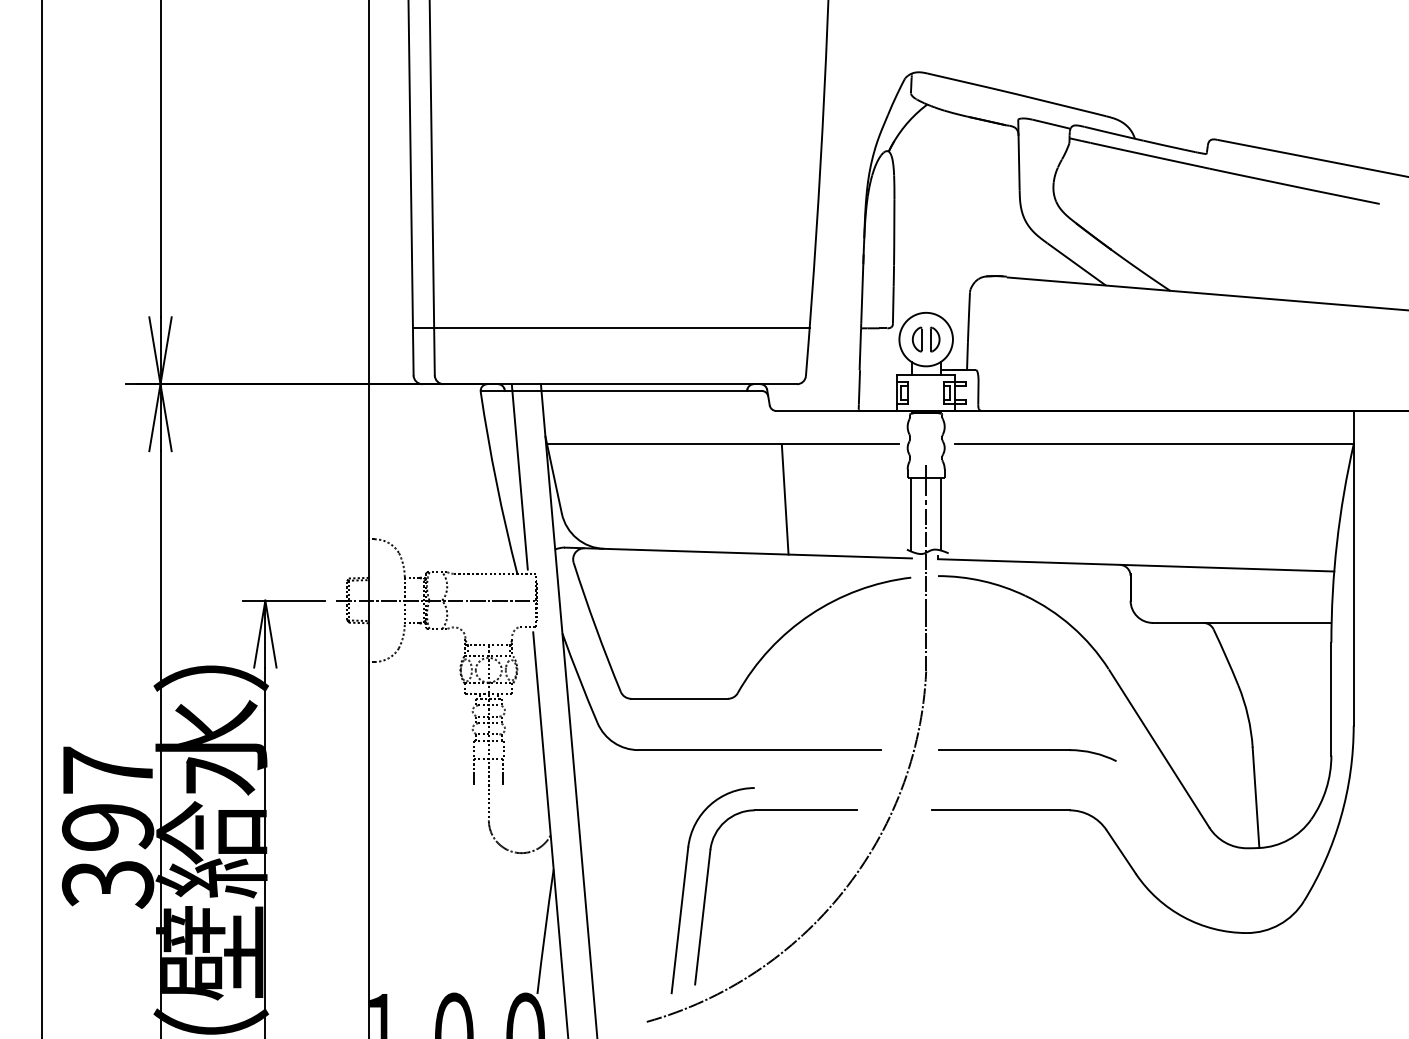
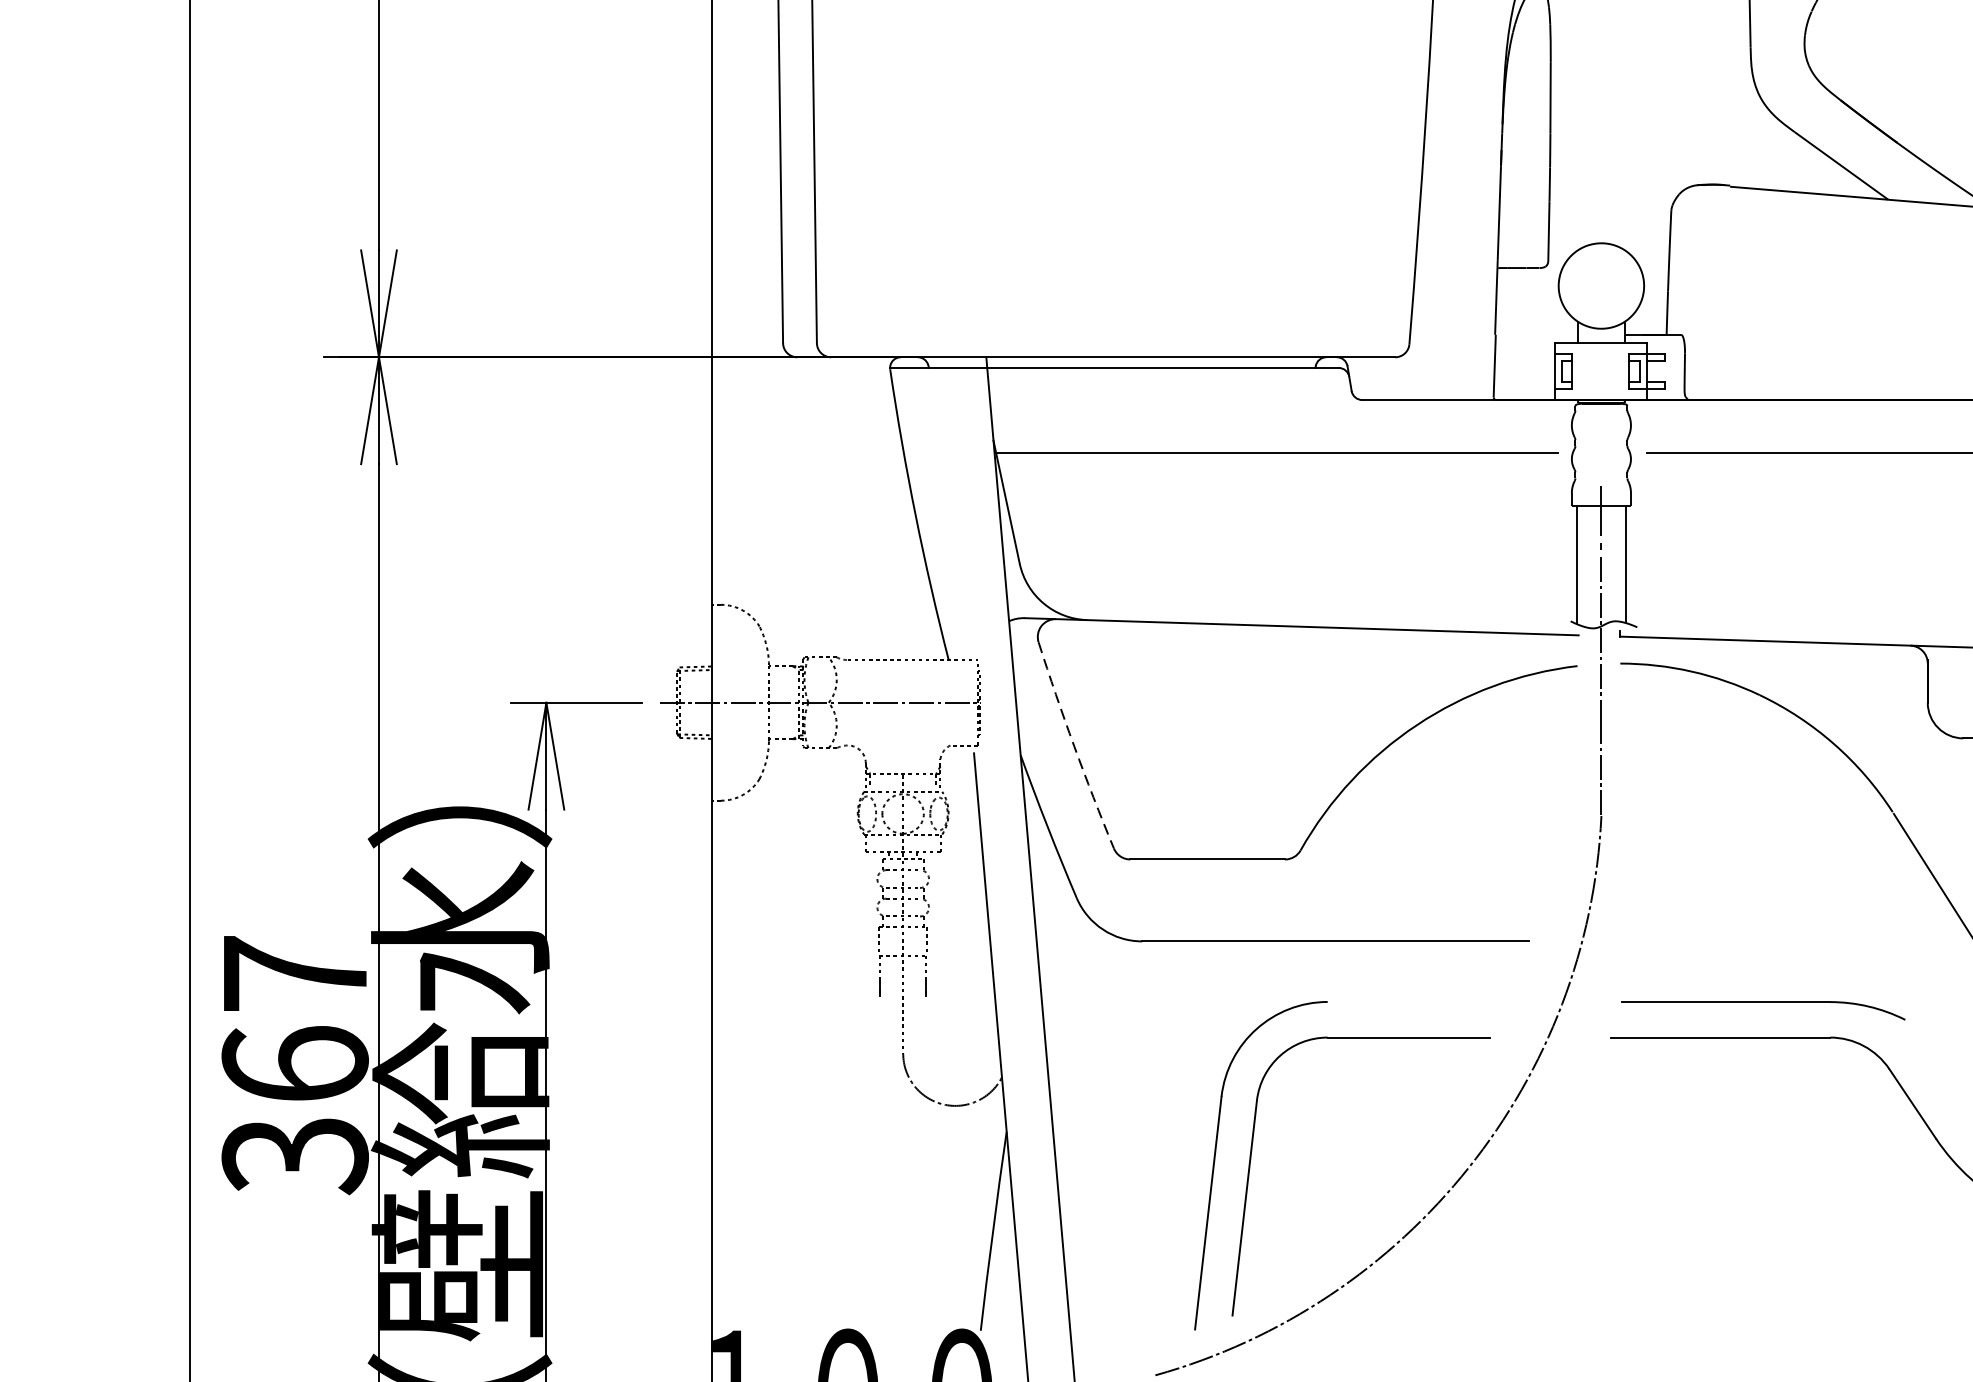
line: (610, 328) -> (1097, 268), removed
part: (925, 339) -> (1600, 285), removed
line: (519, 476) -> (952, 504), removed
line: (784, 499) -> (1375, 541), removed
arc: (595, 627) -> (1073, 745), solid -> dashed
part: (1027, 755) -> (1763, 1010), moved
text: (107, 826) -> (294, 1063), 397 -> 367

